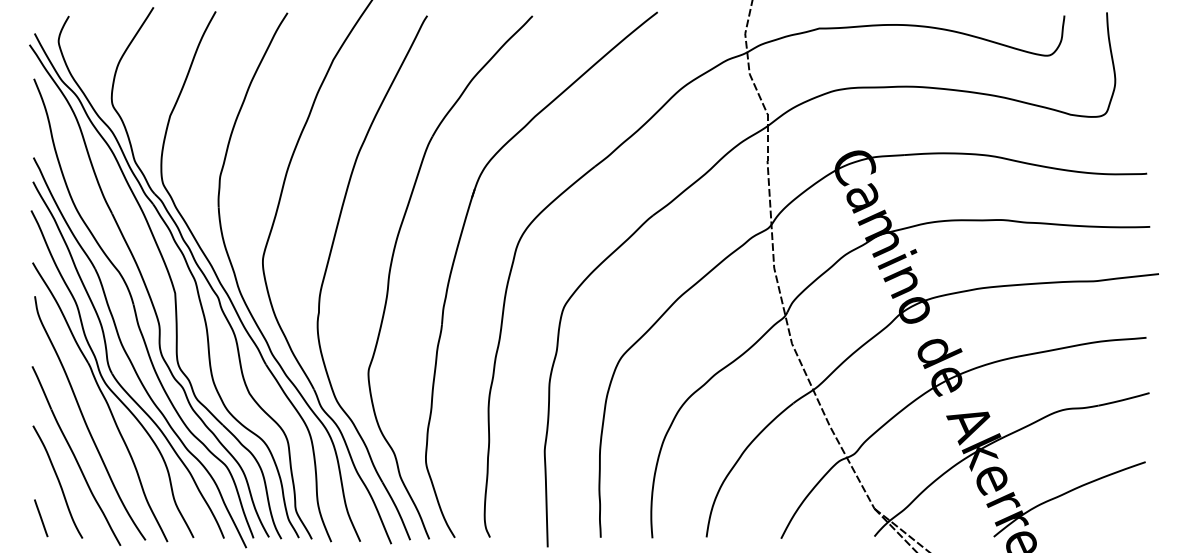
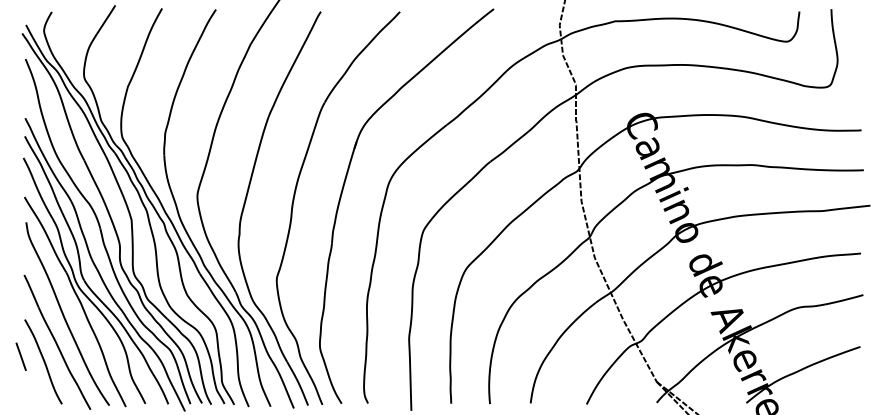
line: (41, 518) -> (21, 356), moved

